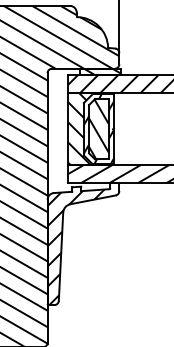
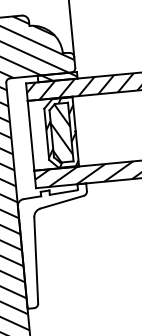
hatch: (88, 129) -> (51, 134), removed
hatch: (78, 244) -> (52, 247), removed

